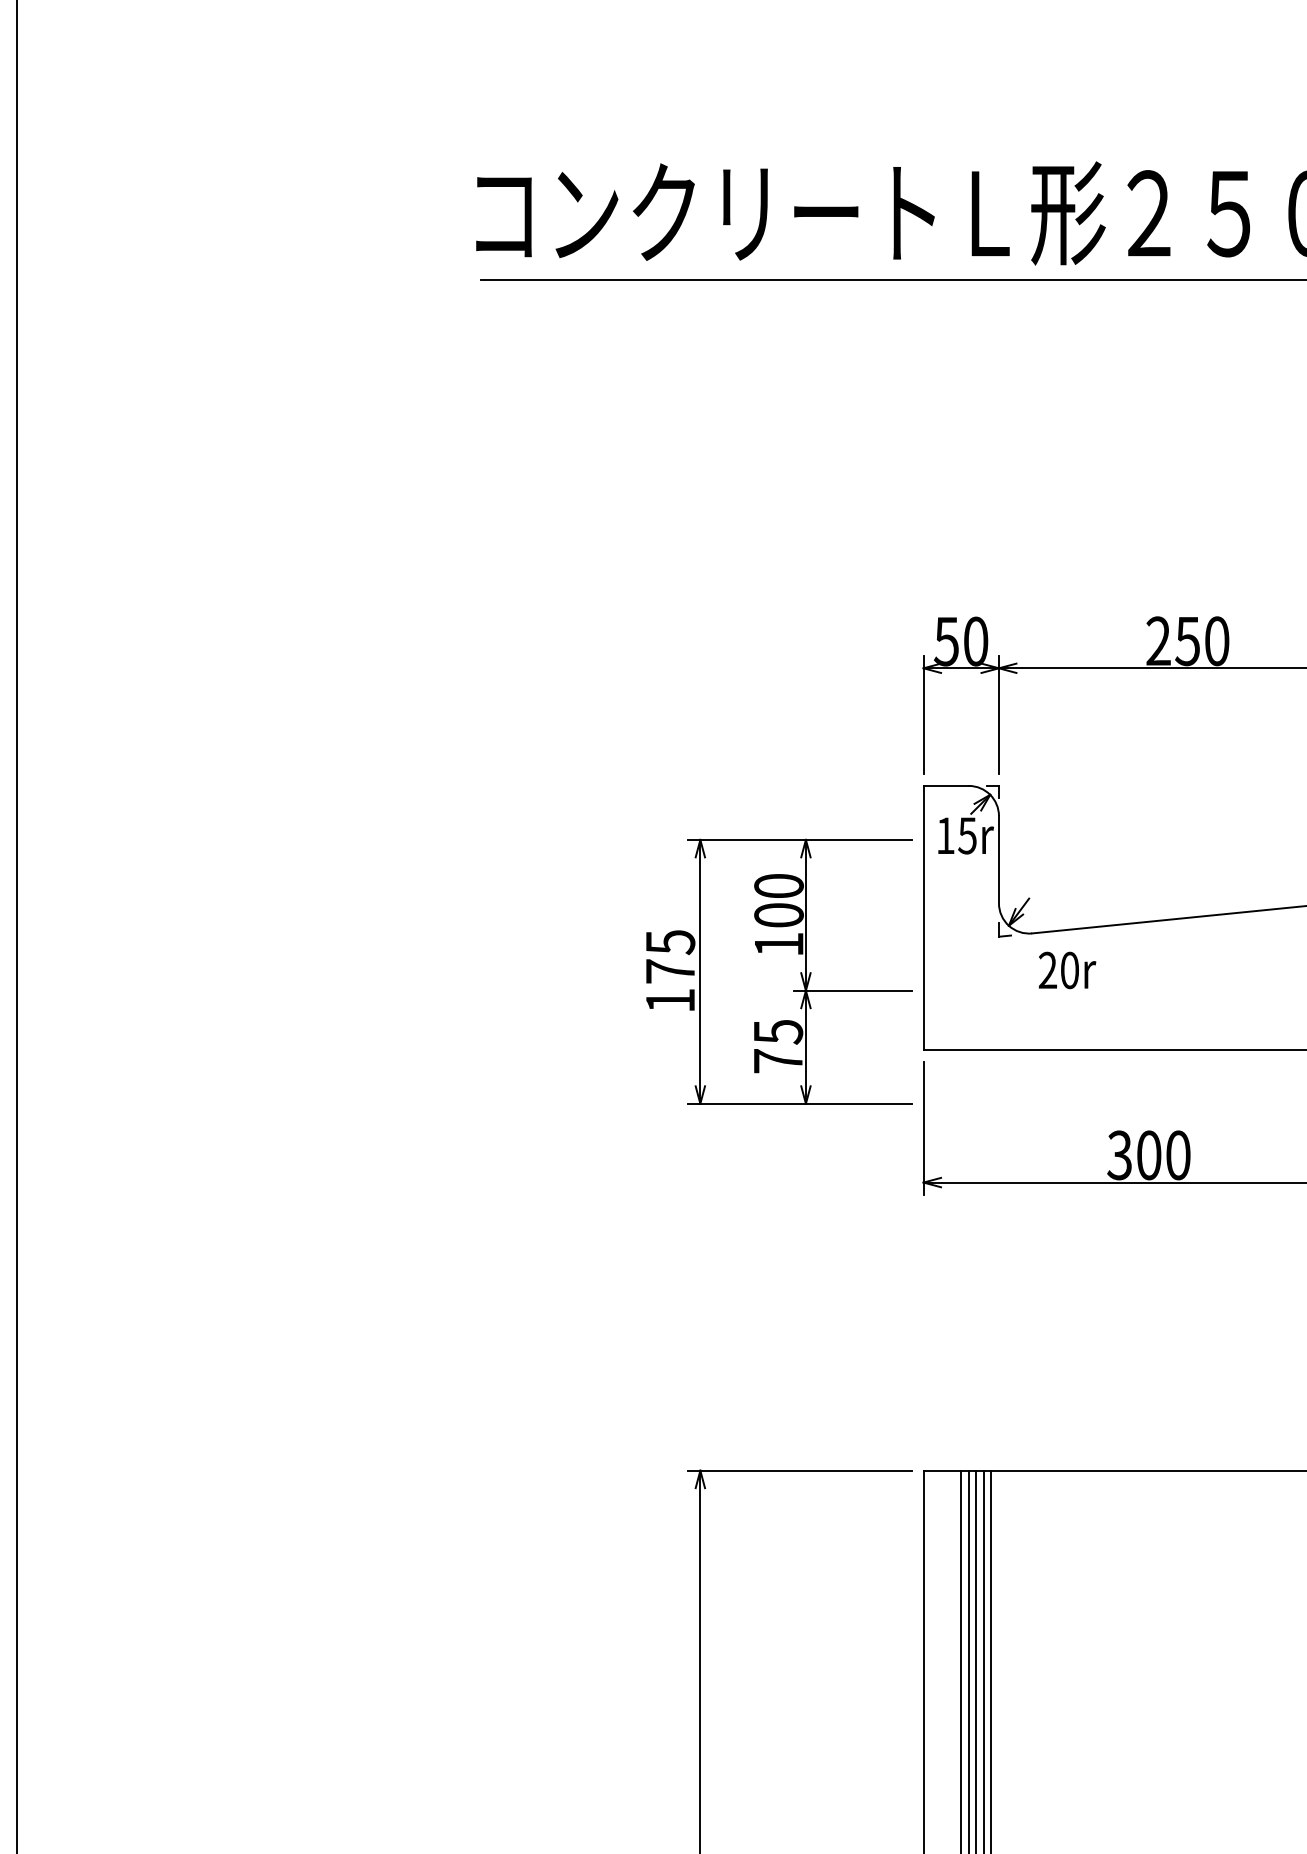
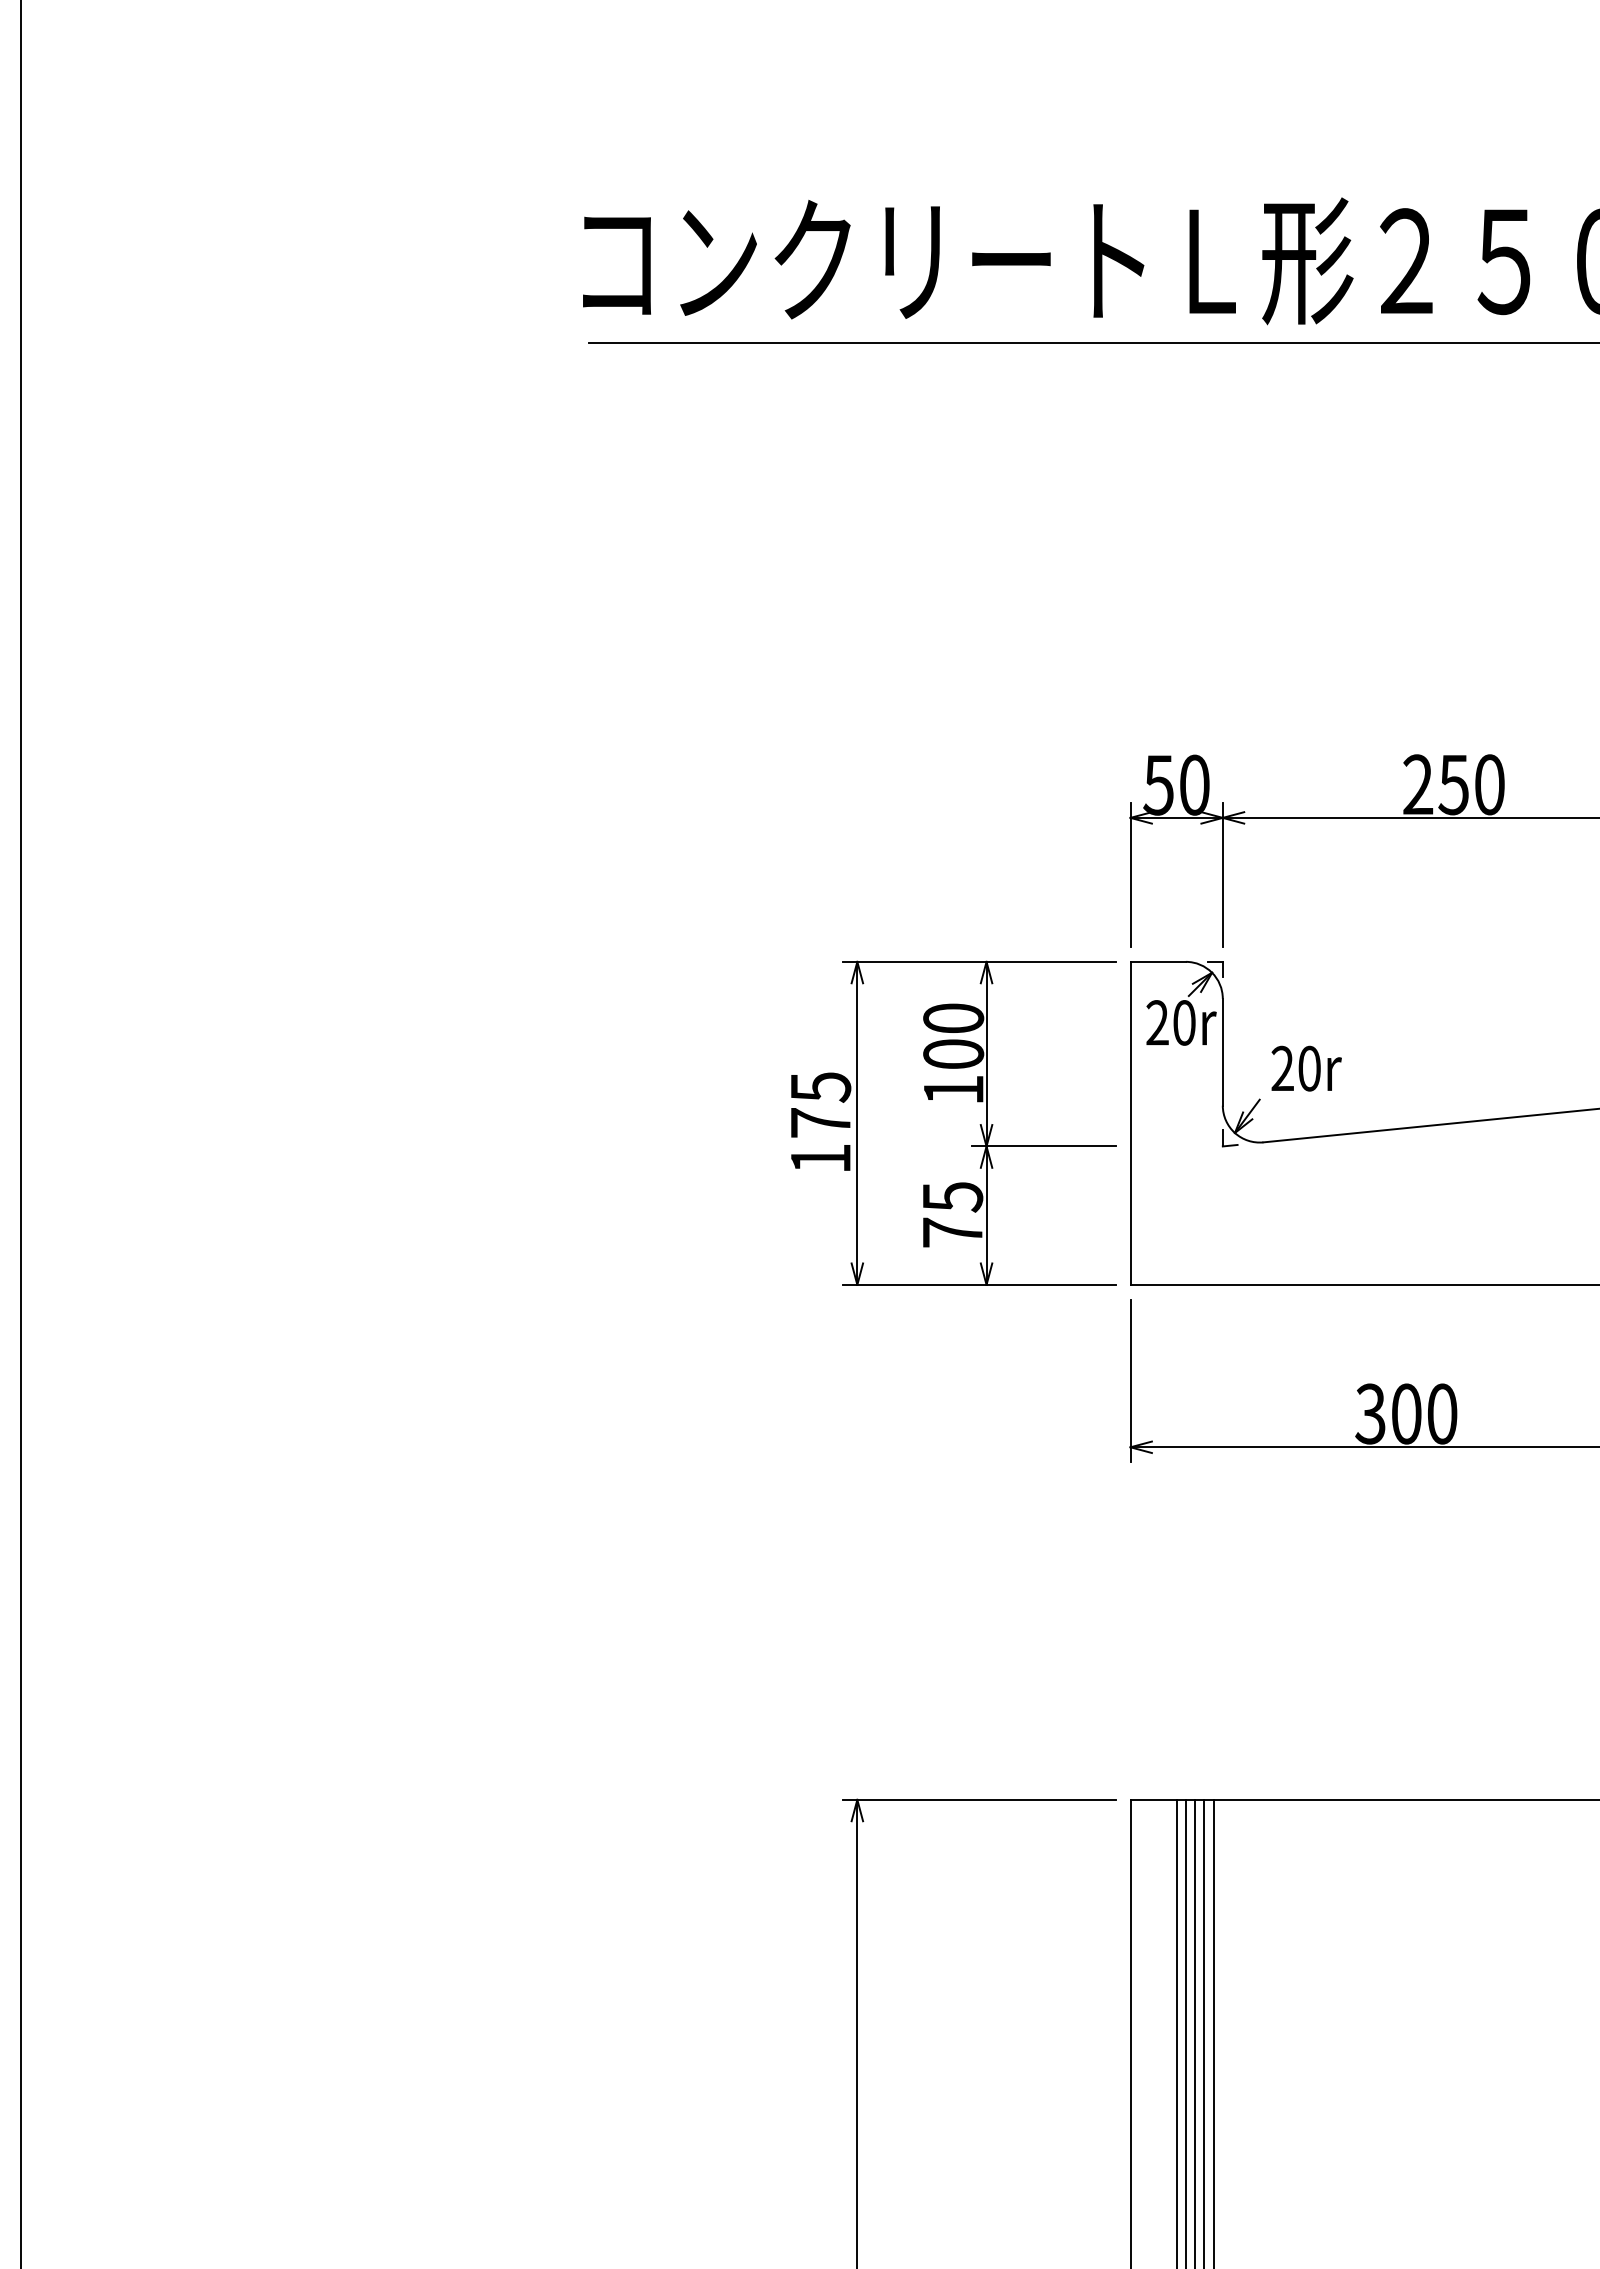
text: (956, 835) -> (1170, 1022), 15r -> 20r
text: (1067, 970) -> (1306, 1068), moved
part: (778, 971) -> (953, 1122), moved

